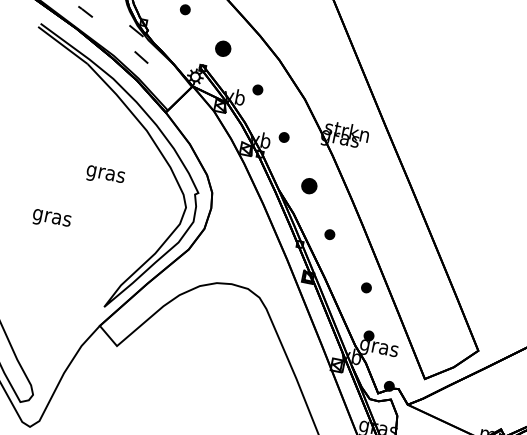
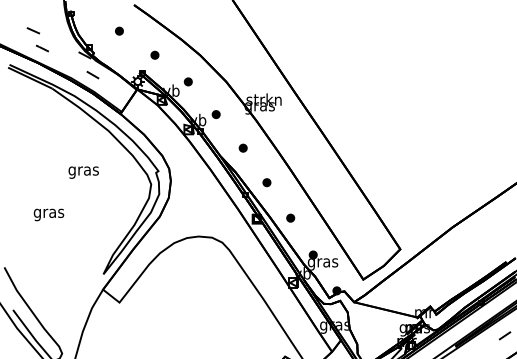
part: (222, 47) -> (154, 54), size x0.62
part: (308, 184) -> (242, 147), size x0.62
part: (366, 287) -> (290, 217), moved

